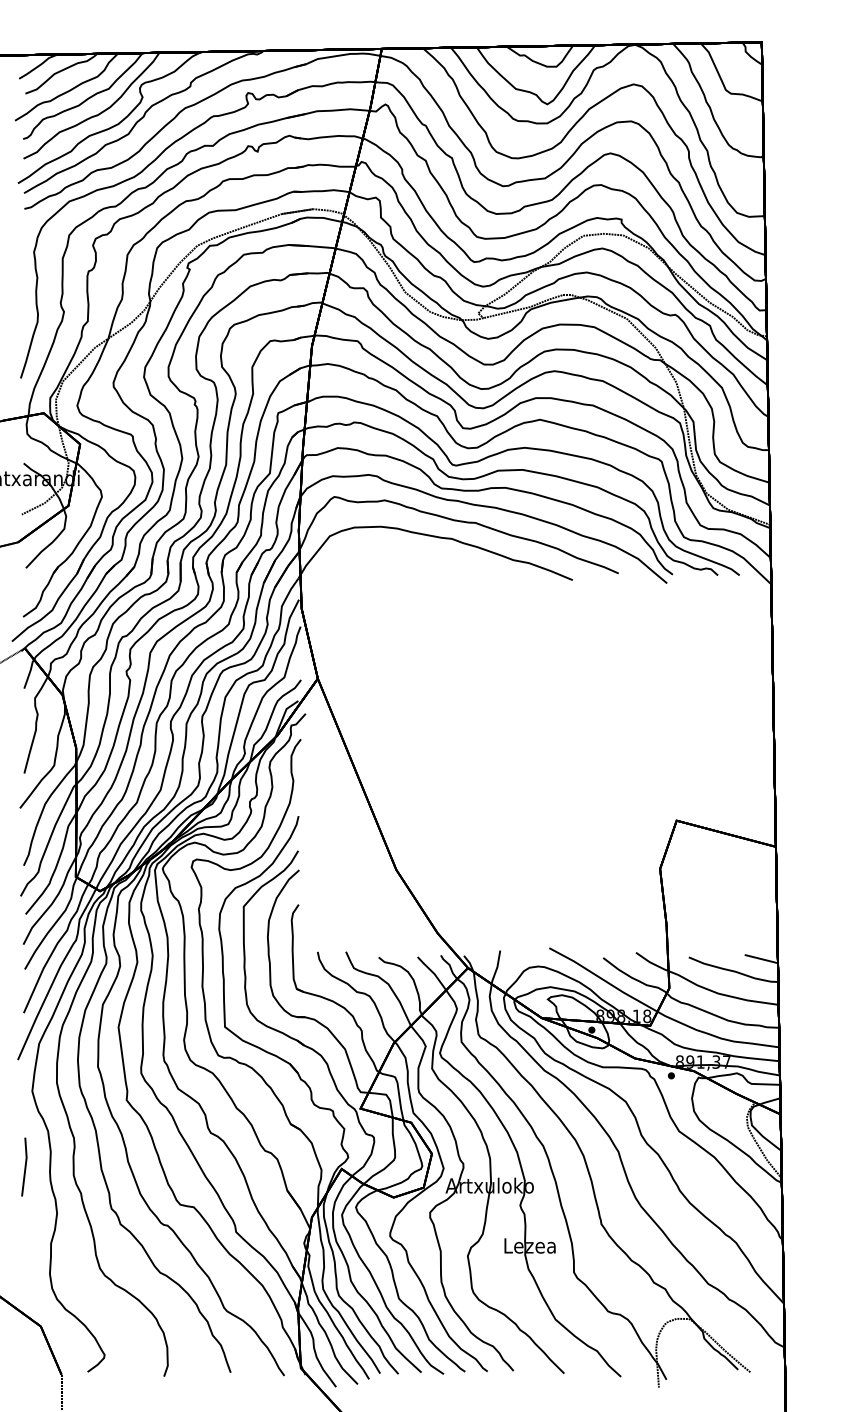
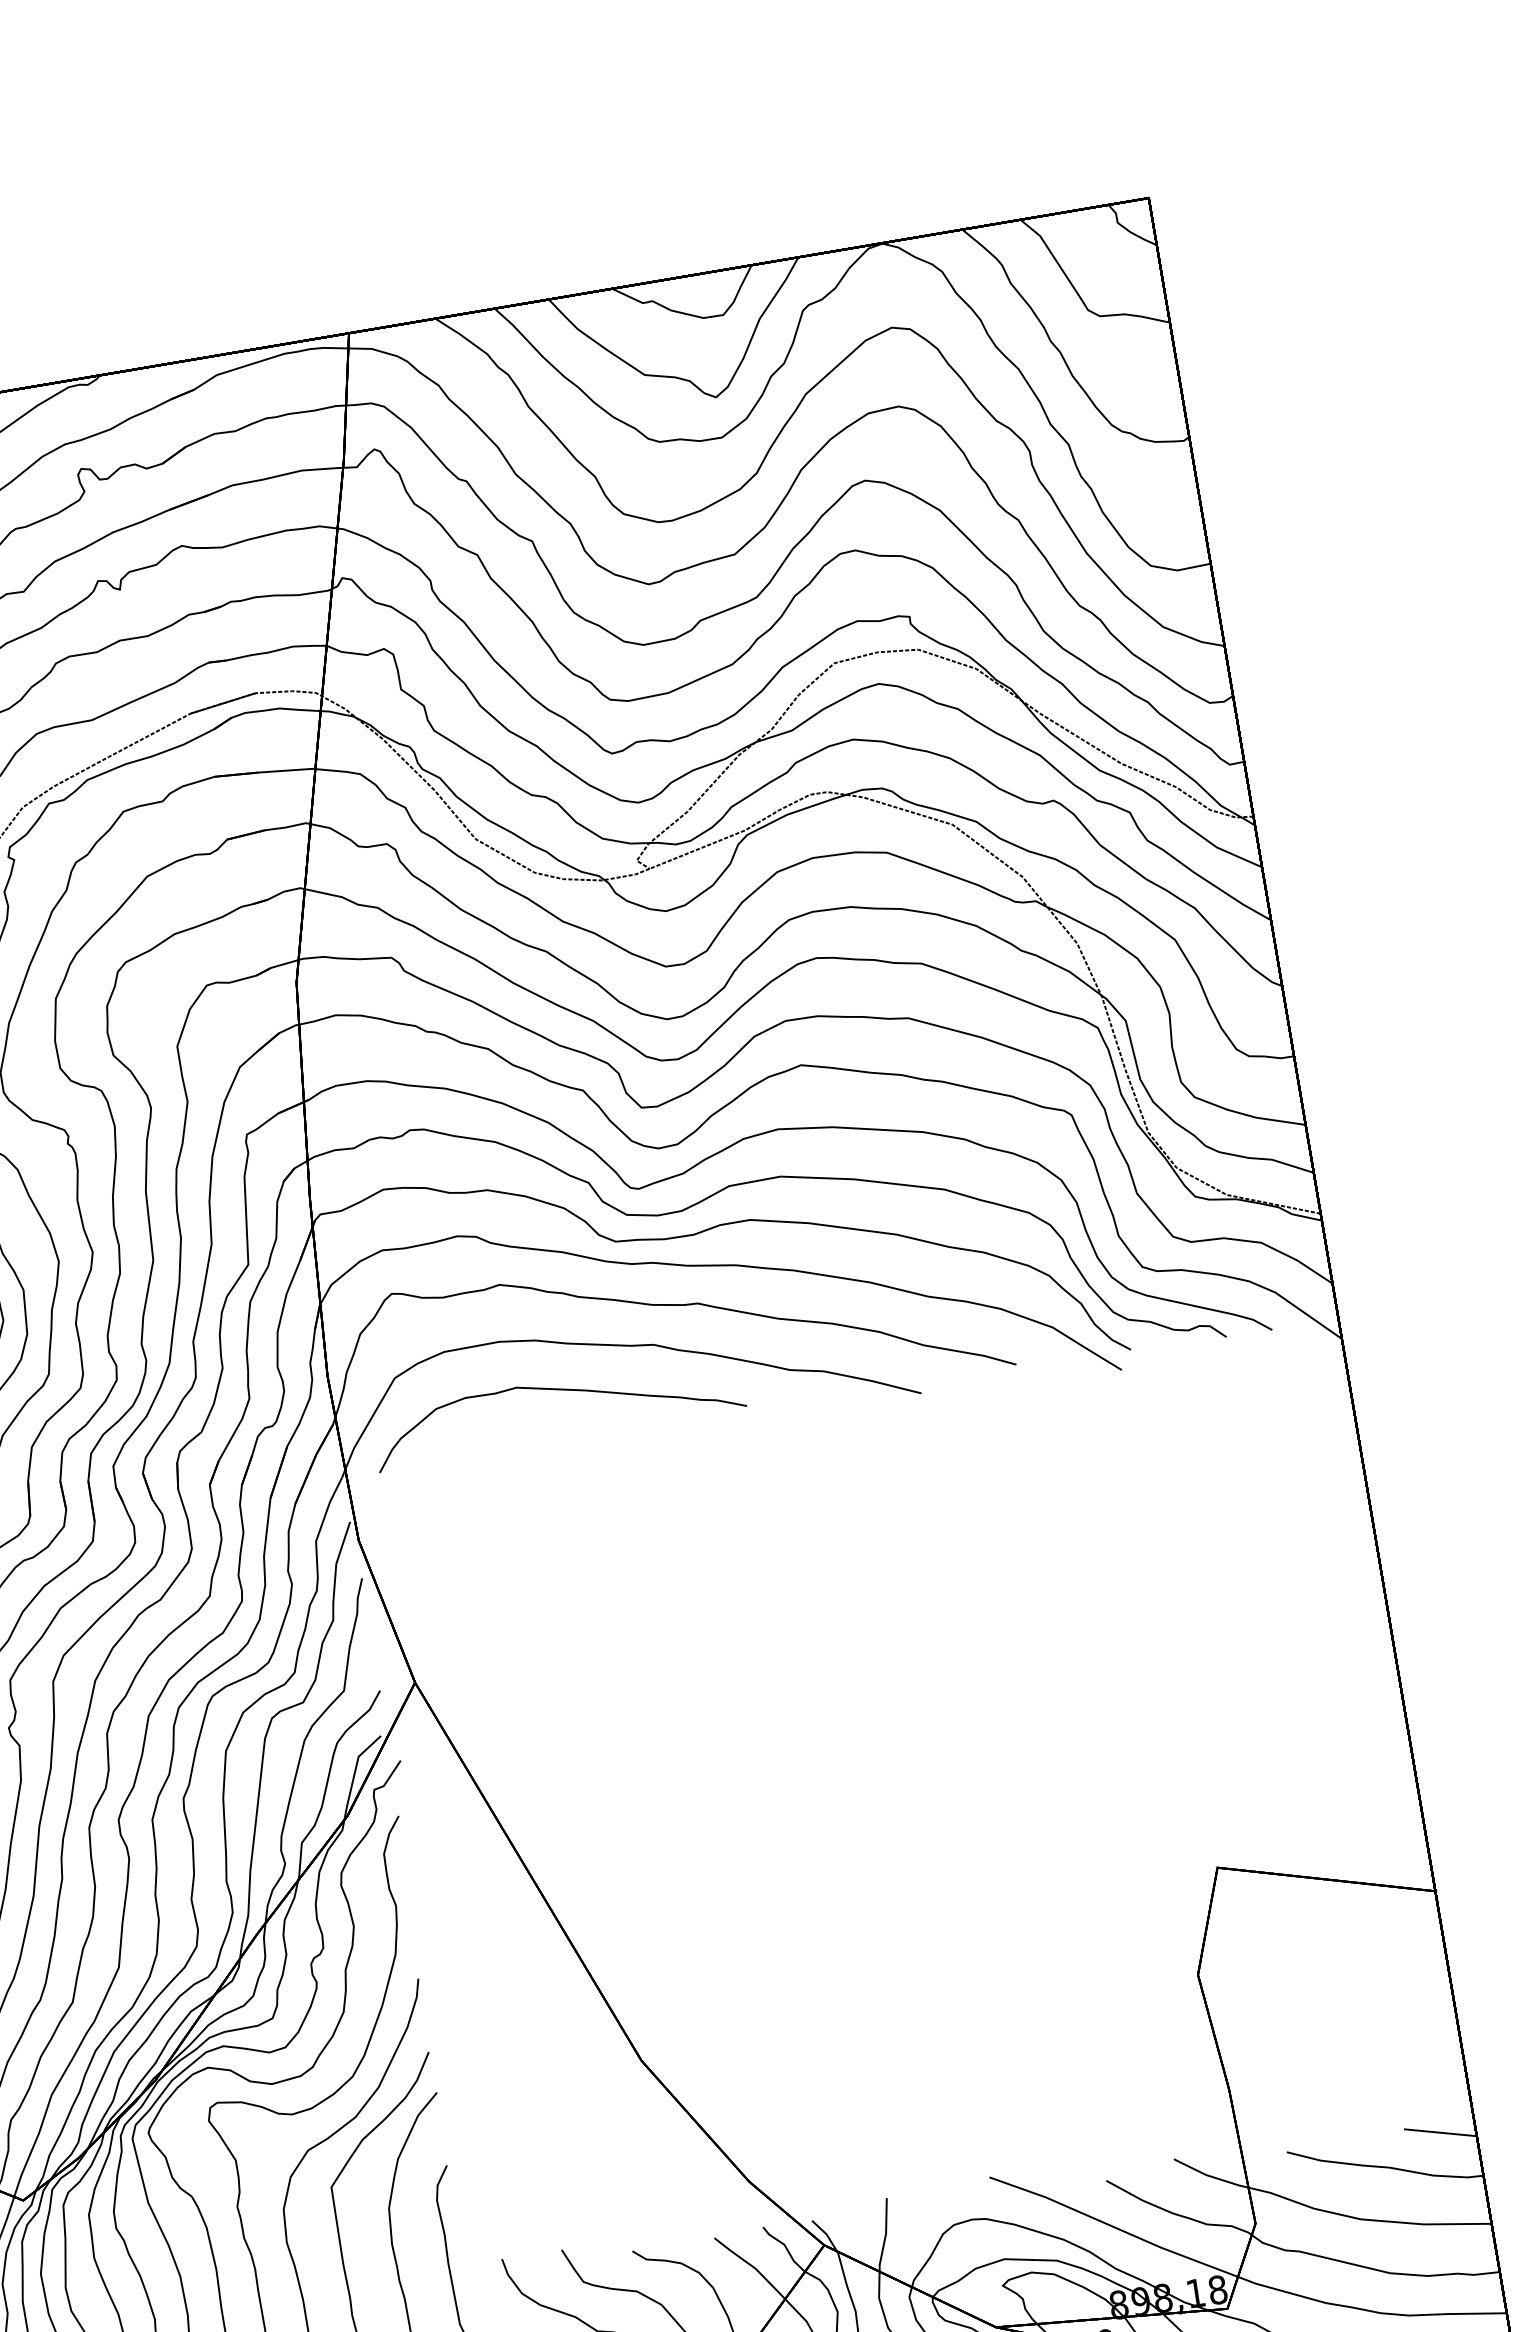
part: (406, 554) -> (562, 1392), added

